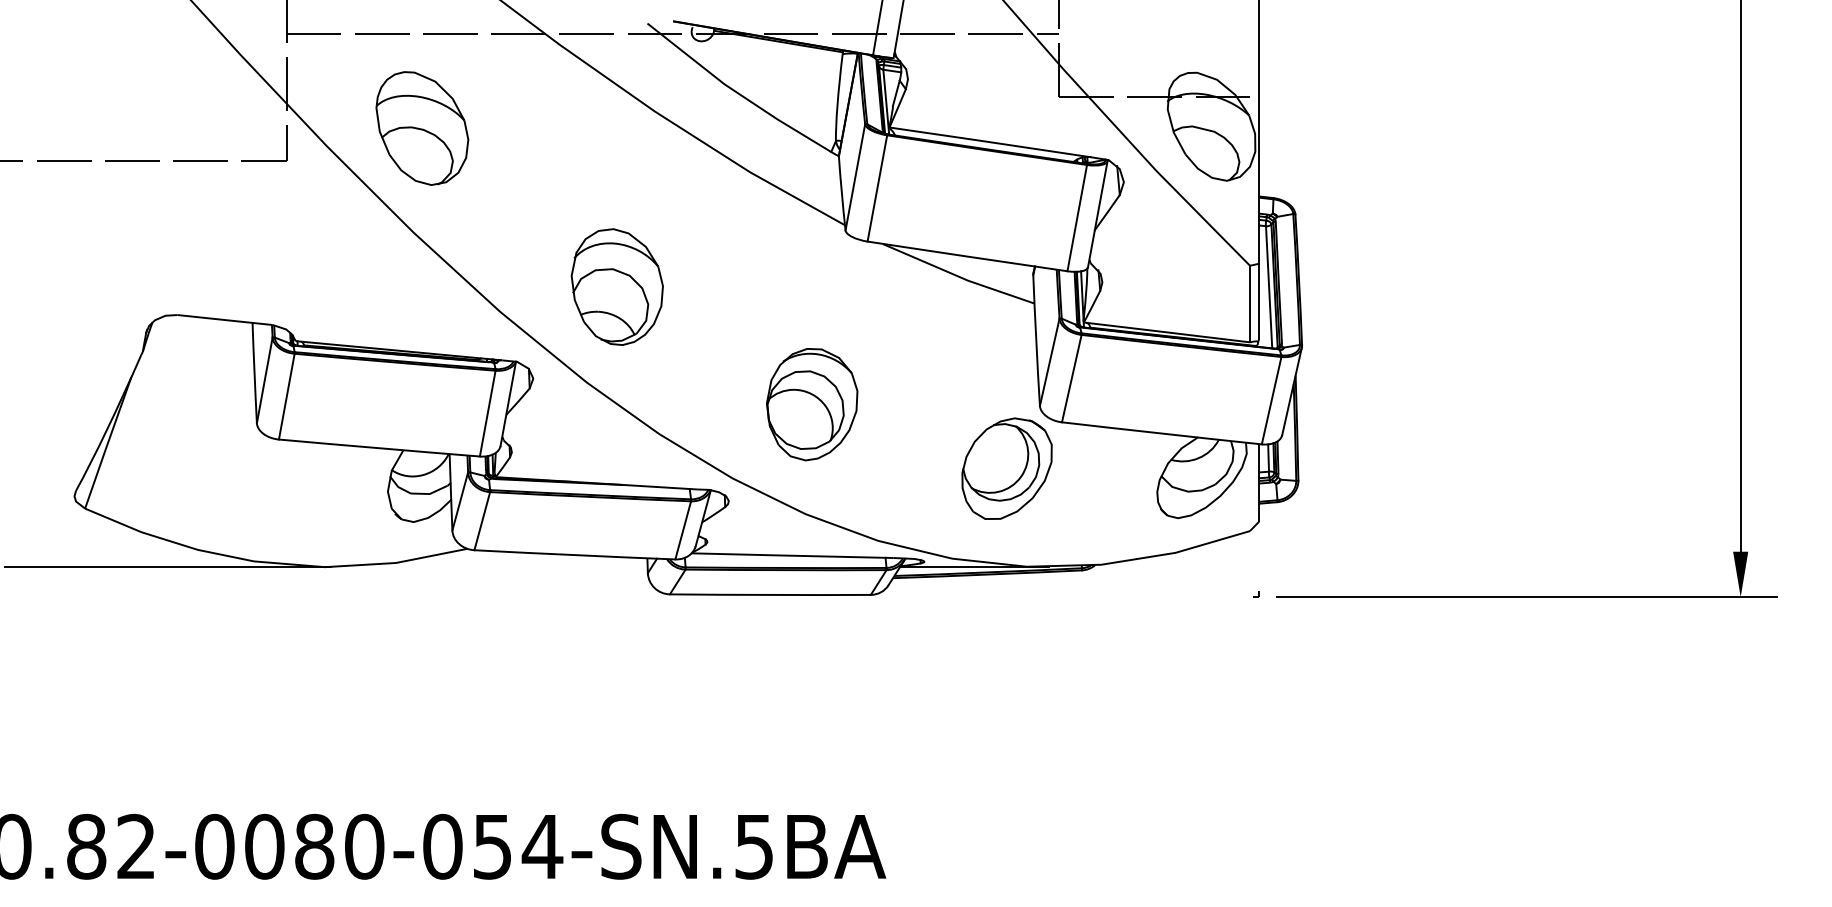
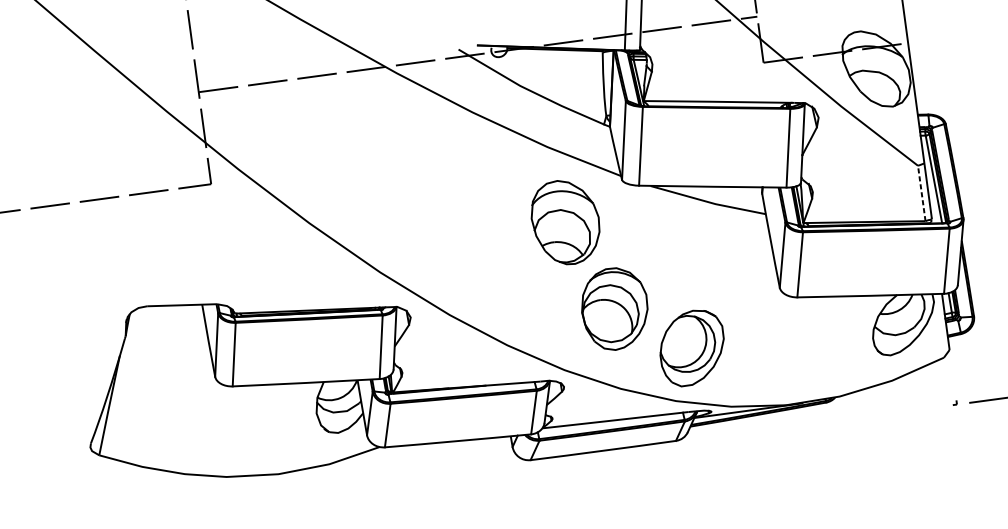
part: (422, 128) -> (306, 147), removed
part: (616, 286) -> (565, 222), moved
line: (1250, 303) -> (922, 193), solid -> dashed
part: (1006, 468) -> (691, 347), moved
line: (167, 567) -> (164, 489), removed

